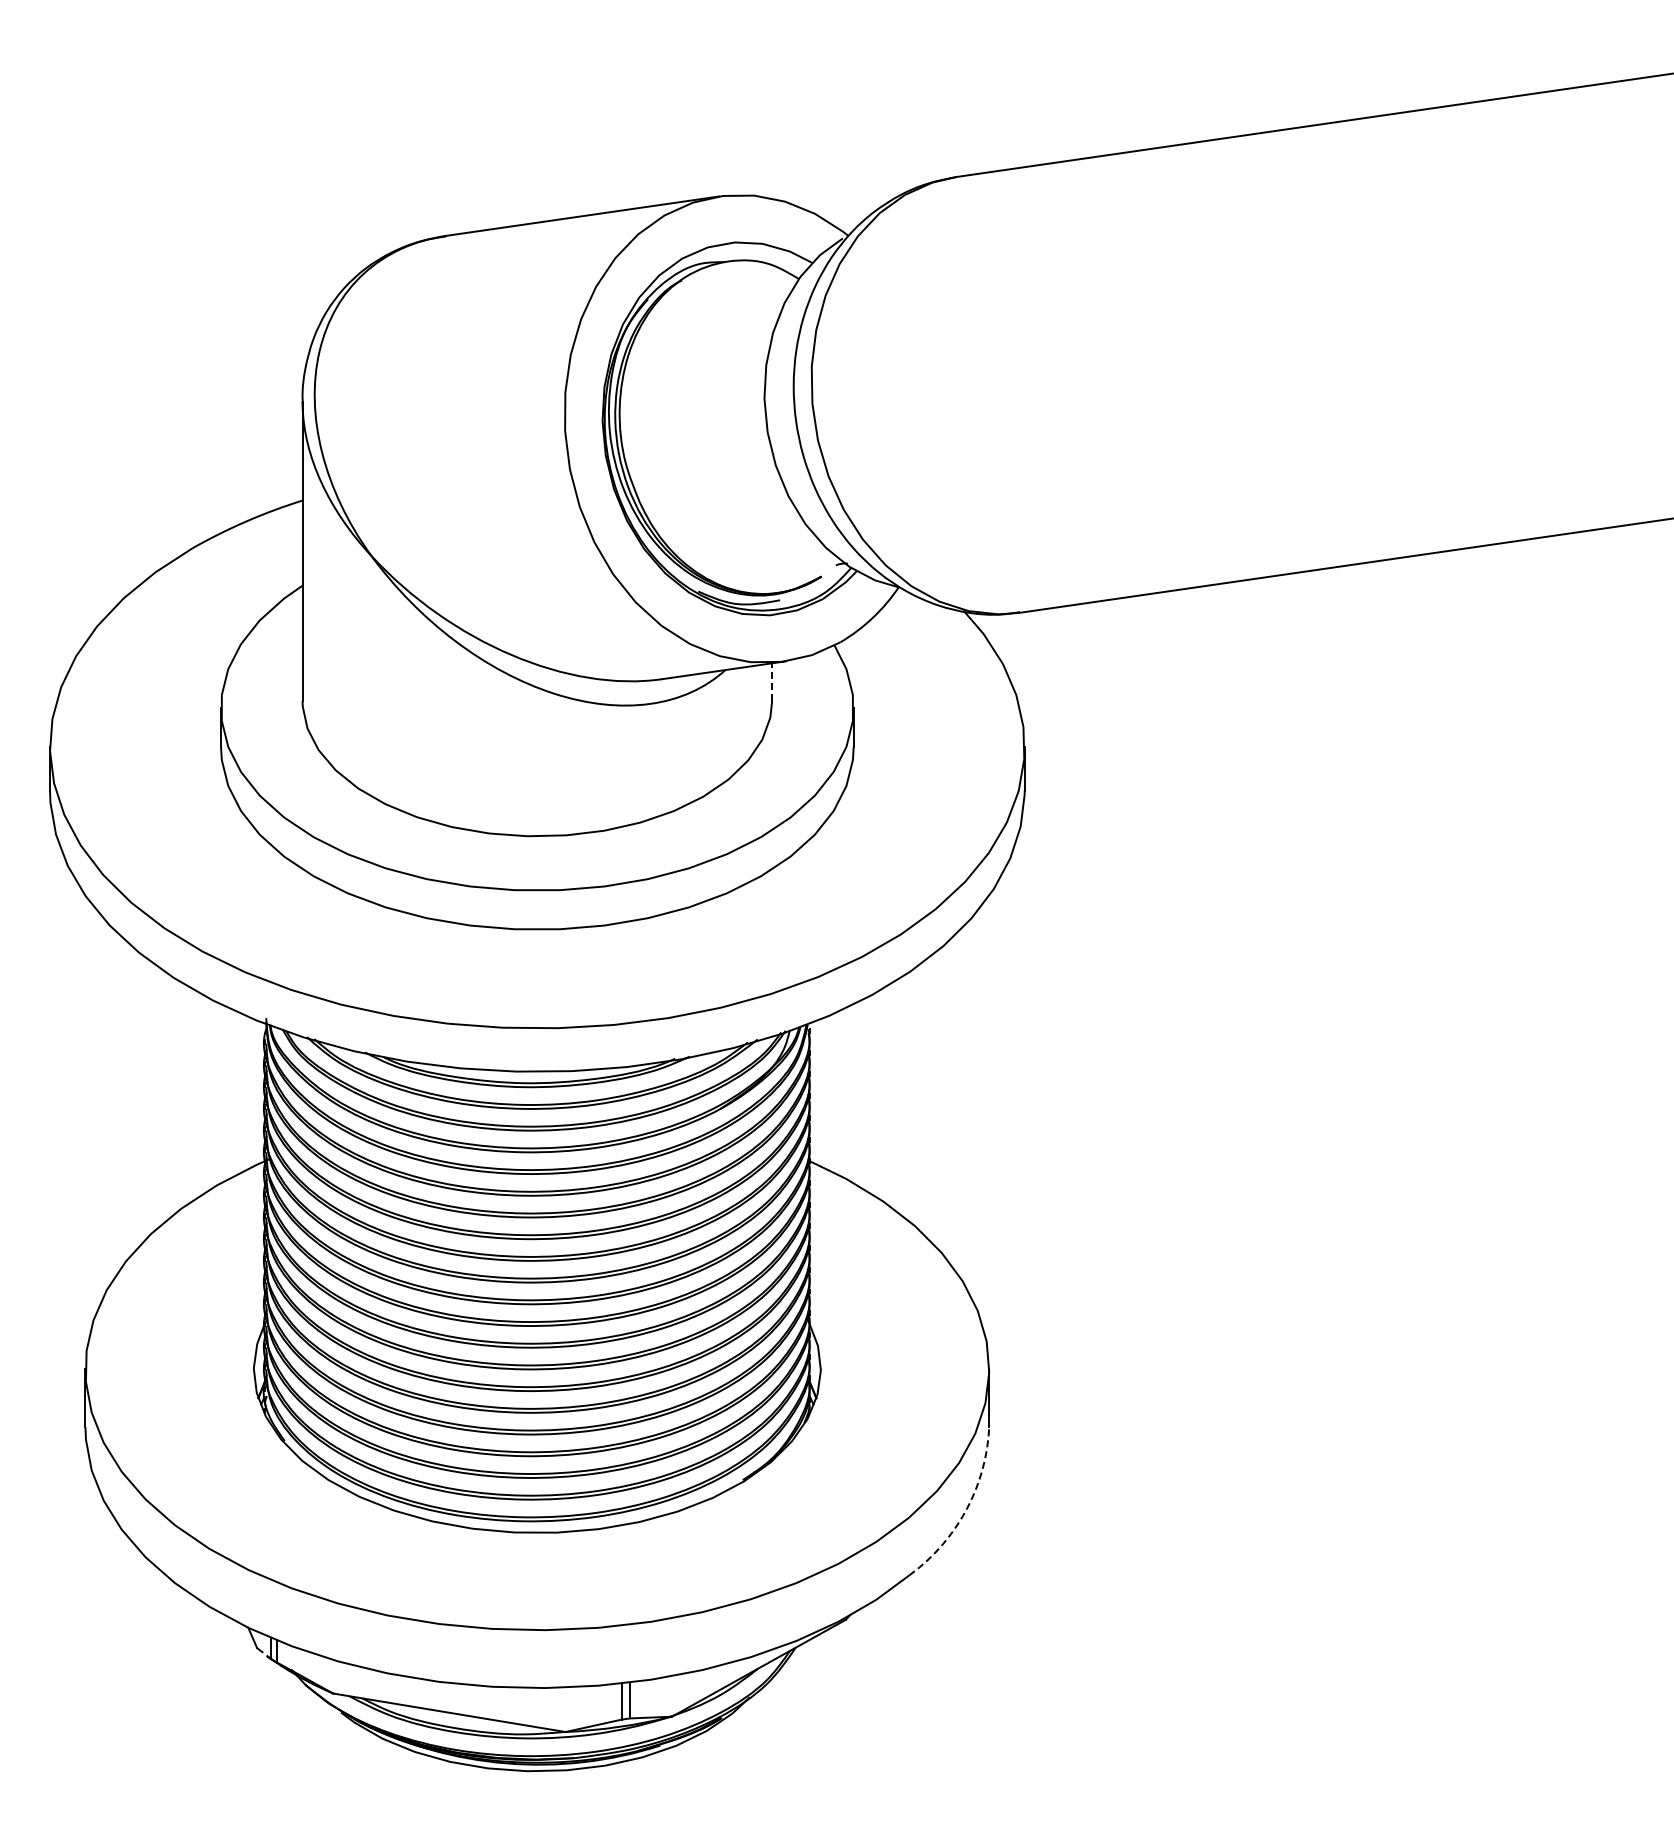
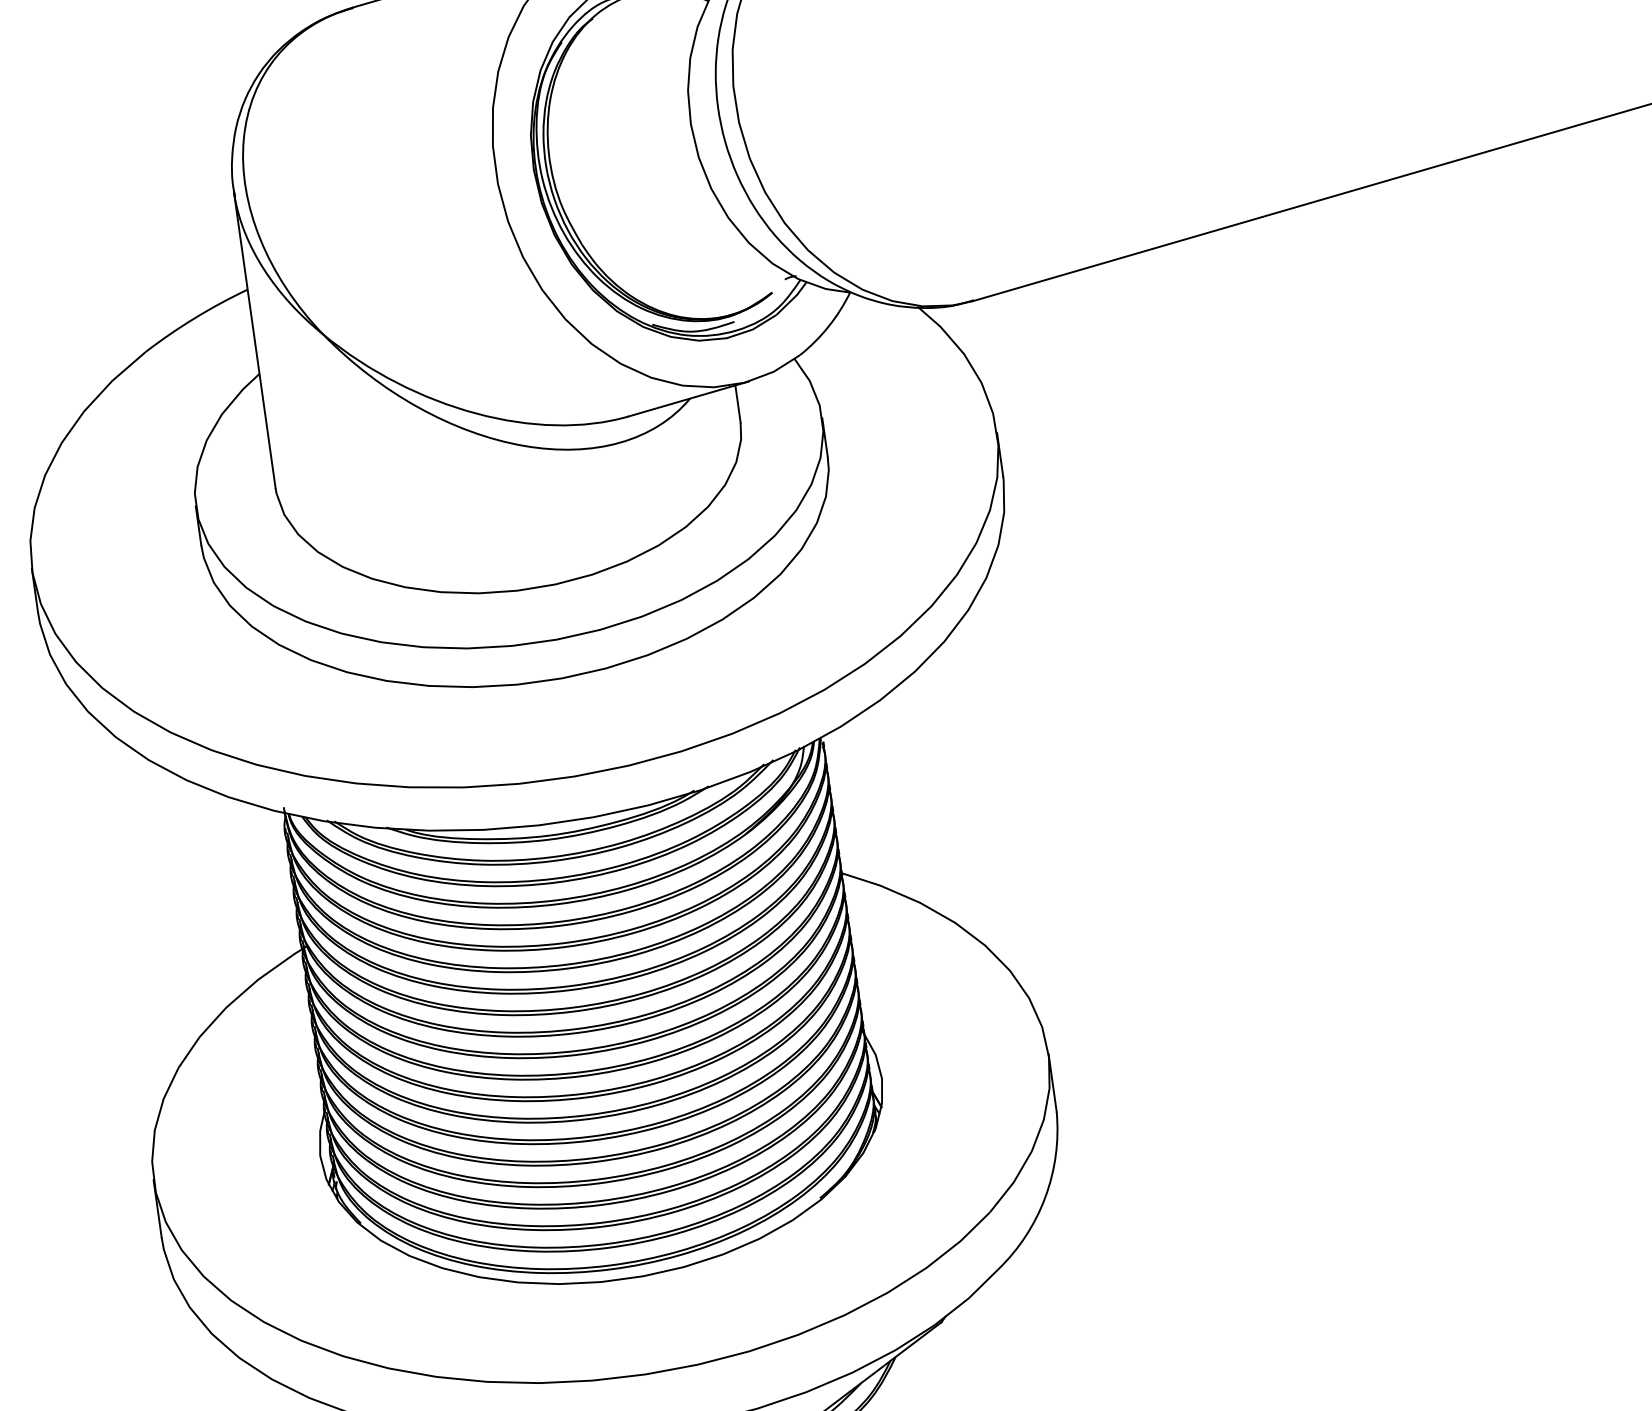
line: (772, 682) -> (738, 404), dashed -> solid
arc: (966, 1510) -> (1045, 1197), dashed -> solid

